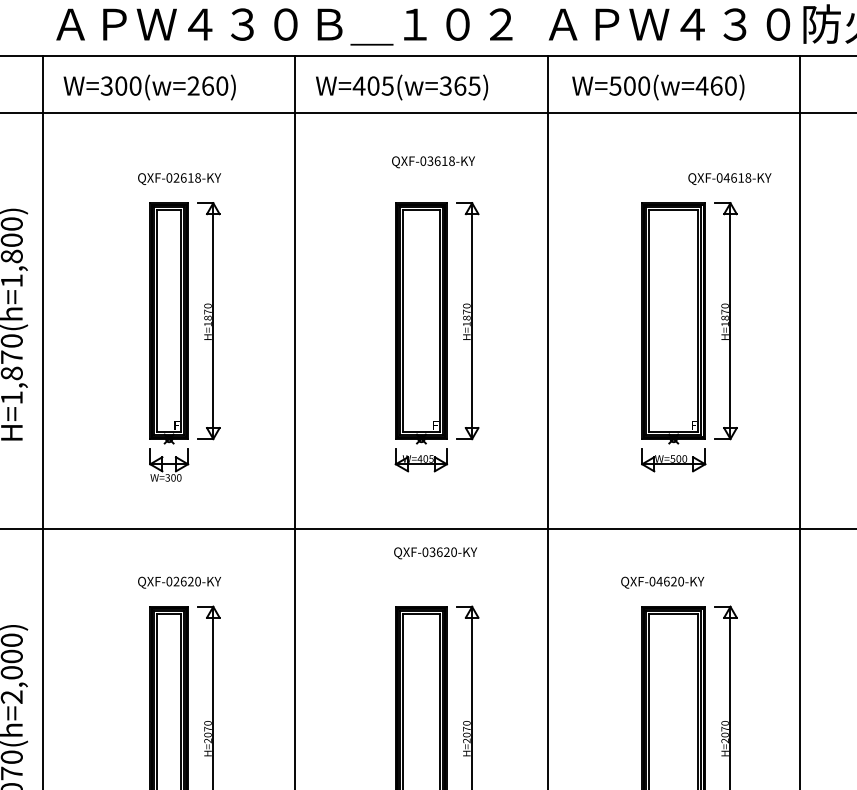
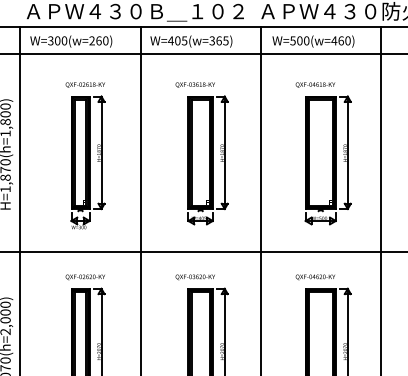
text: (431, 160) -> (194, 84), moved
text: (729, 177) -> (315, 84), moved
text: (433, 553) -> (194, 277), moved

